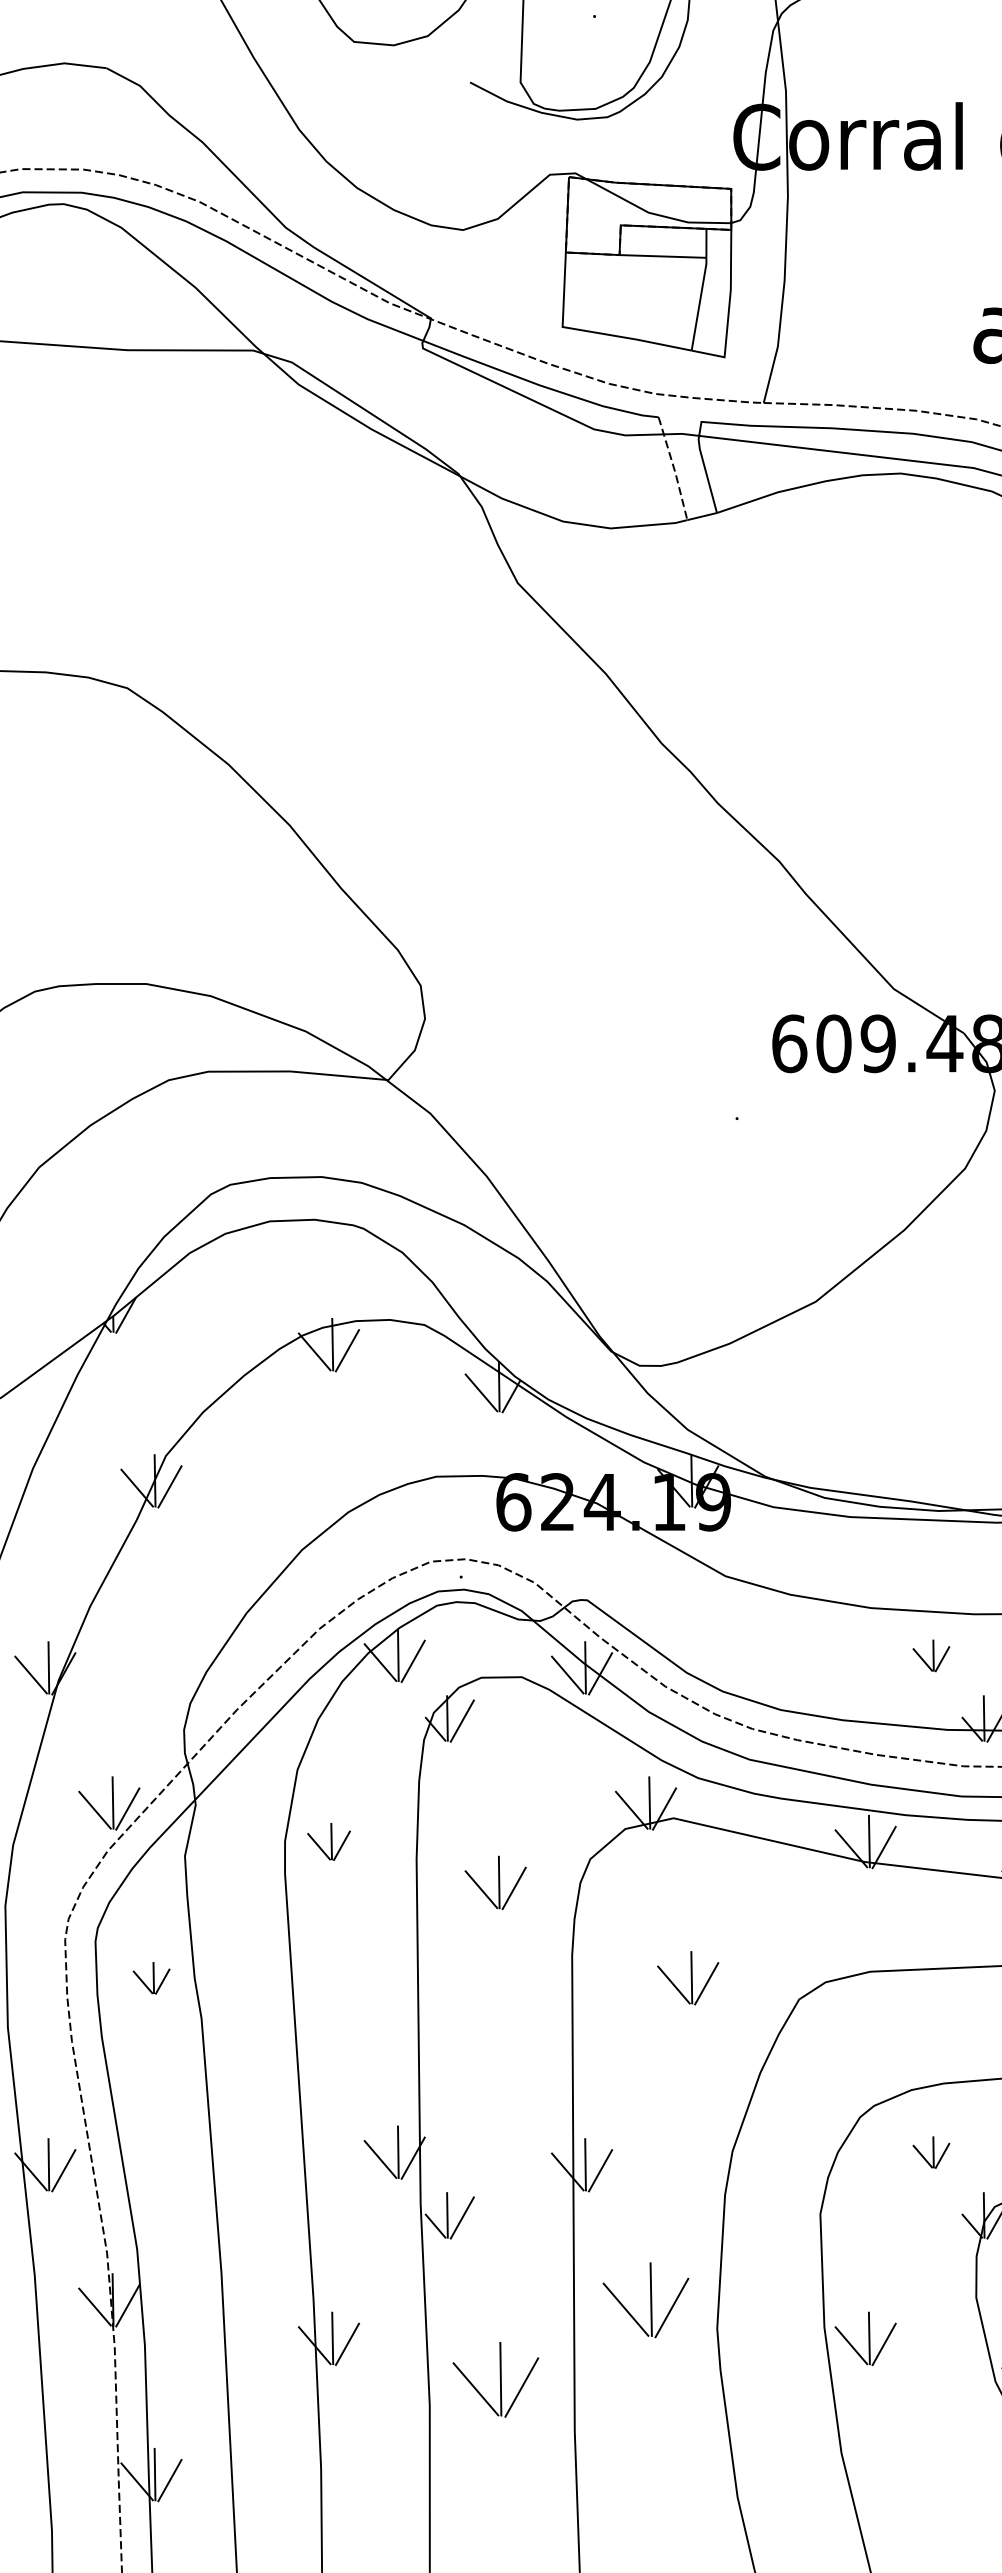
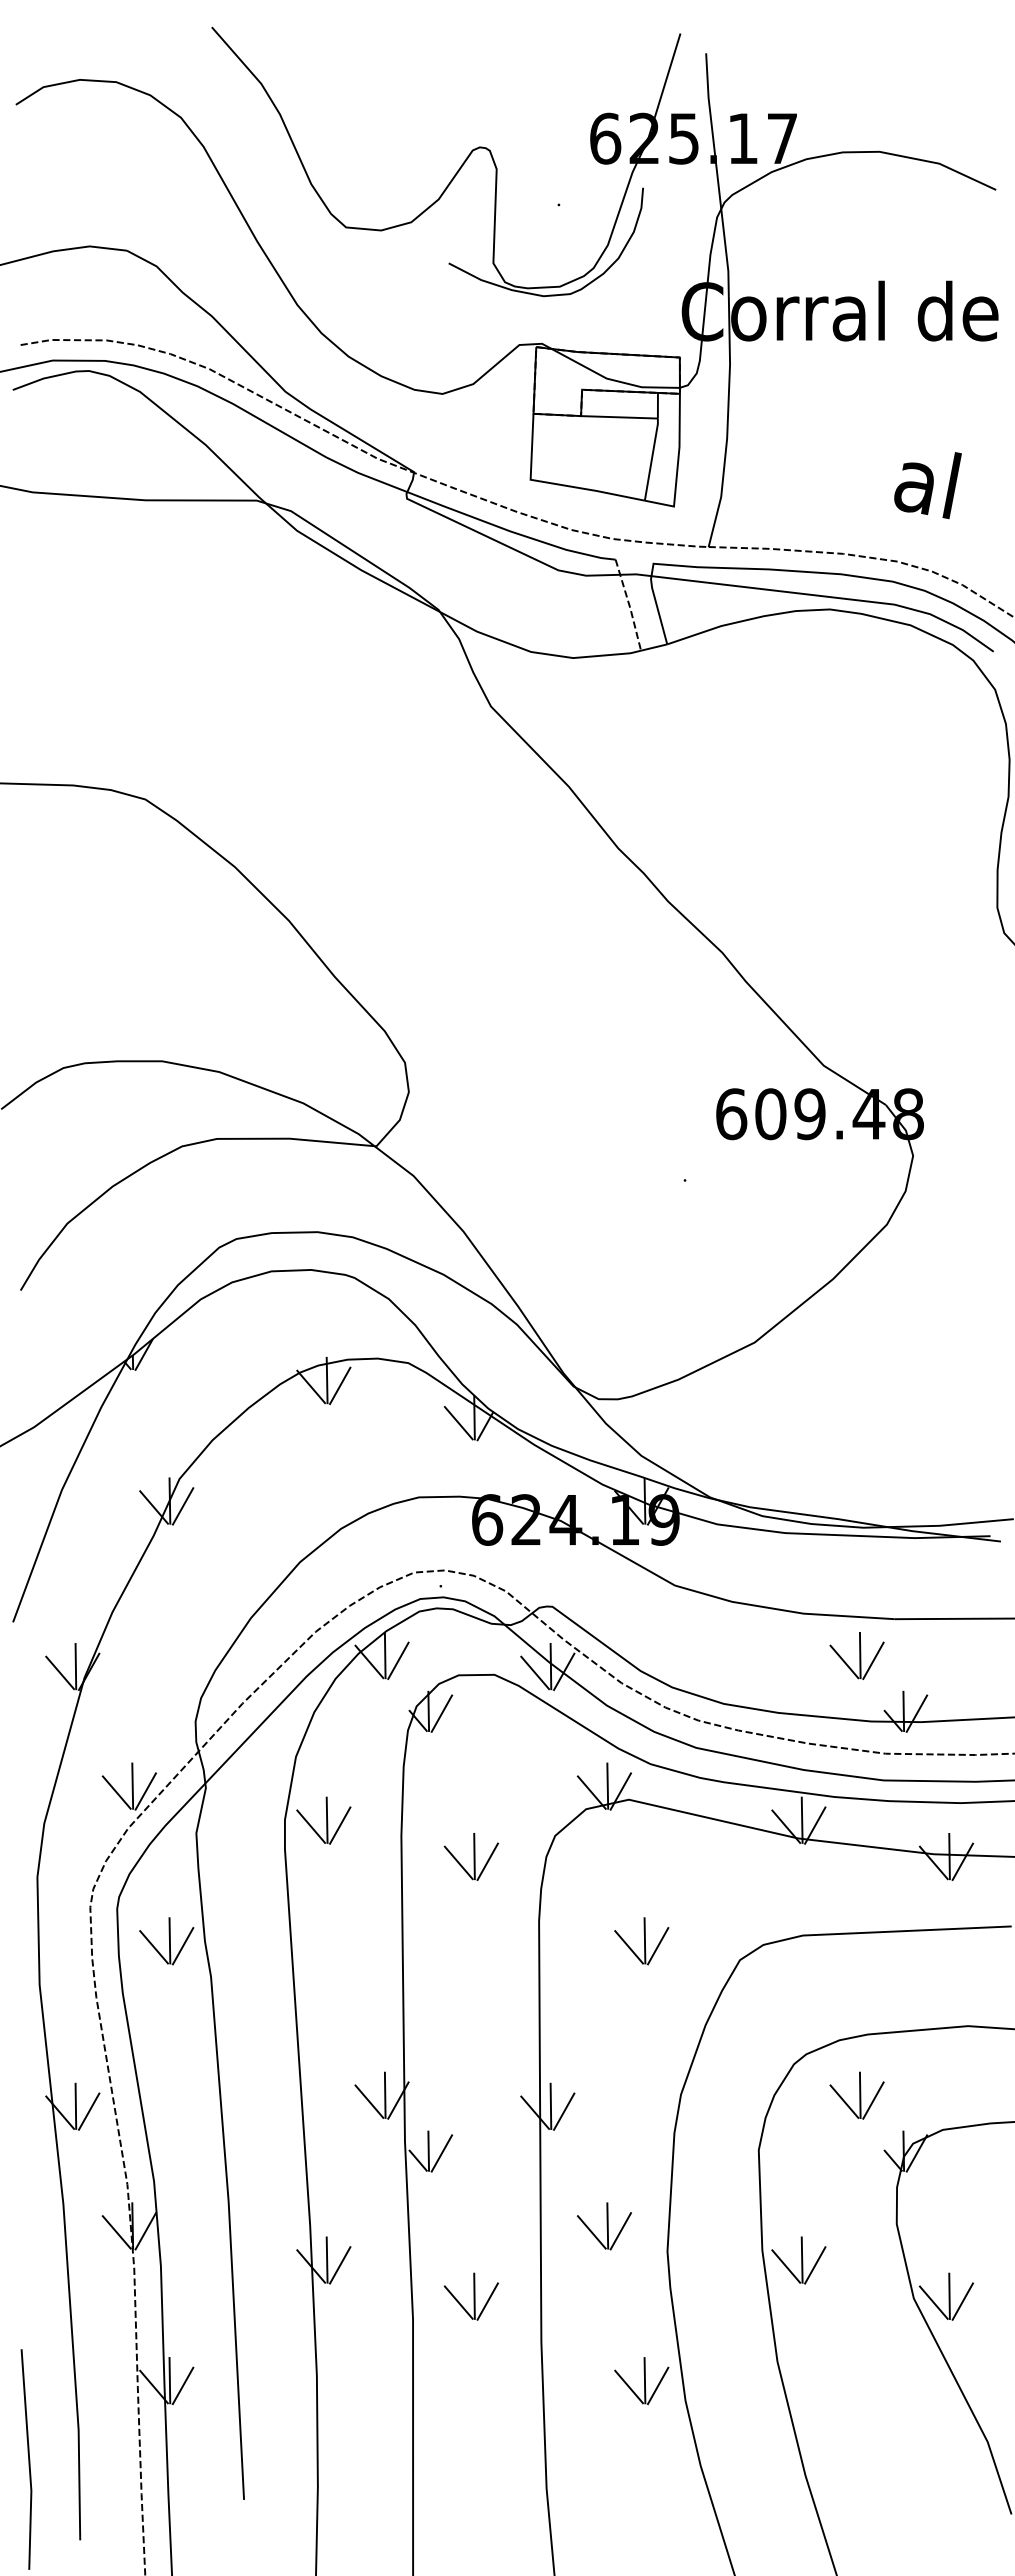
part: (930, 1655) -> (856, 1655), size x1.67
part: (328, 1841) -> (323, 1820), size x1.43
part: (151, 1978) -> (166, 1941), size x1.67
part: (930, 2152) -> (856, 2095), size x1.67
part: (646, 2300) -> (604, 2226), size x0.71
part: (494, 2379) -> (470, 2296), size x0.71
part: (687, 2475) -> (641, 2381), added

